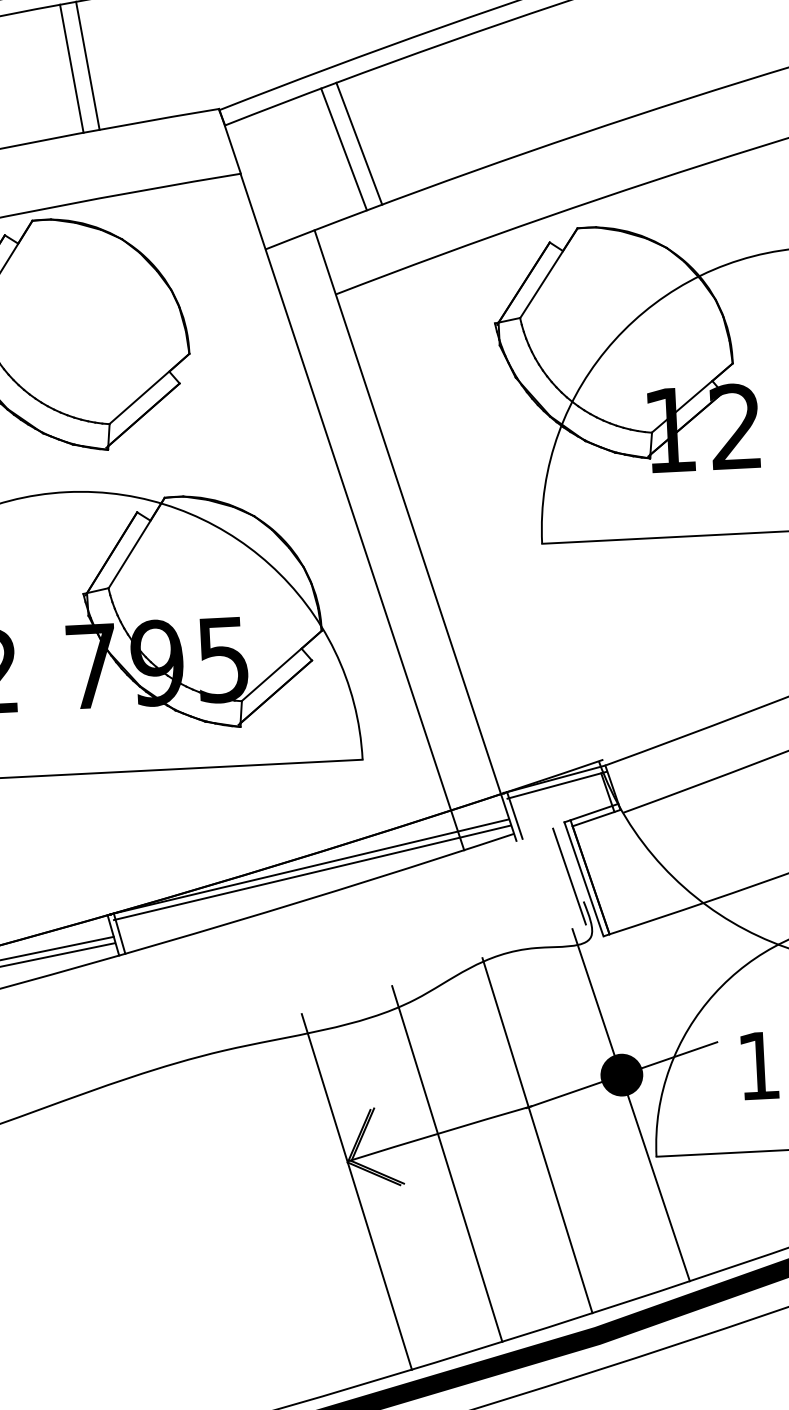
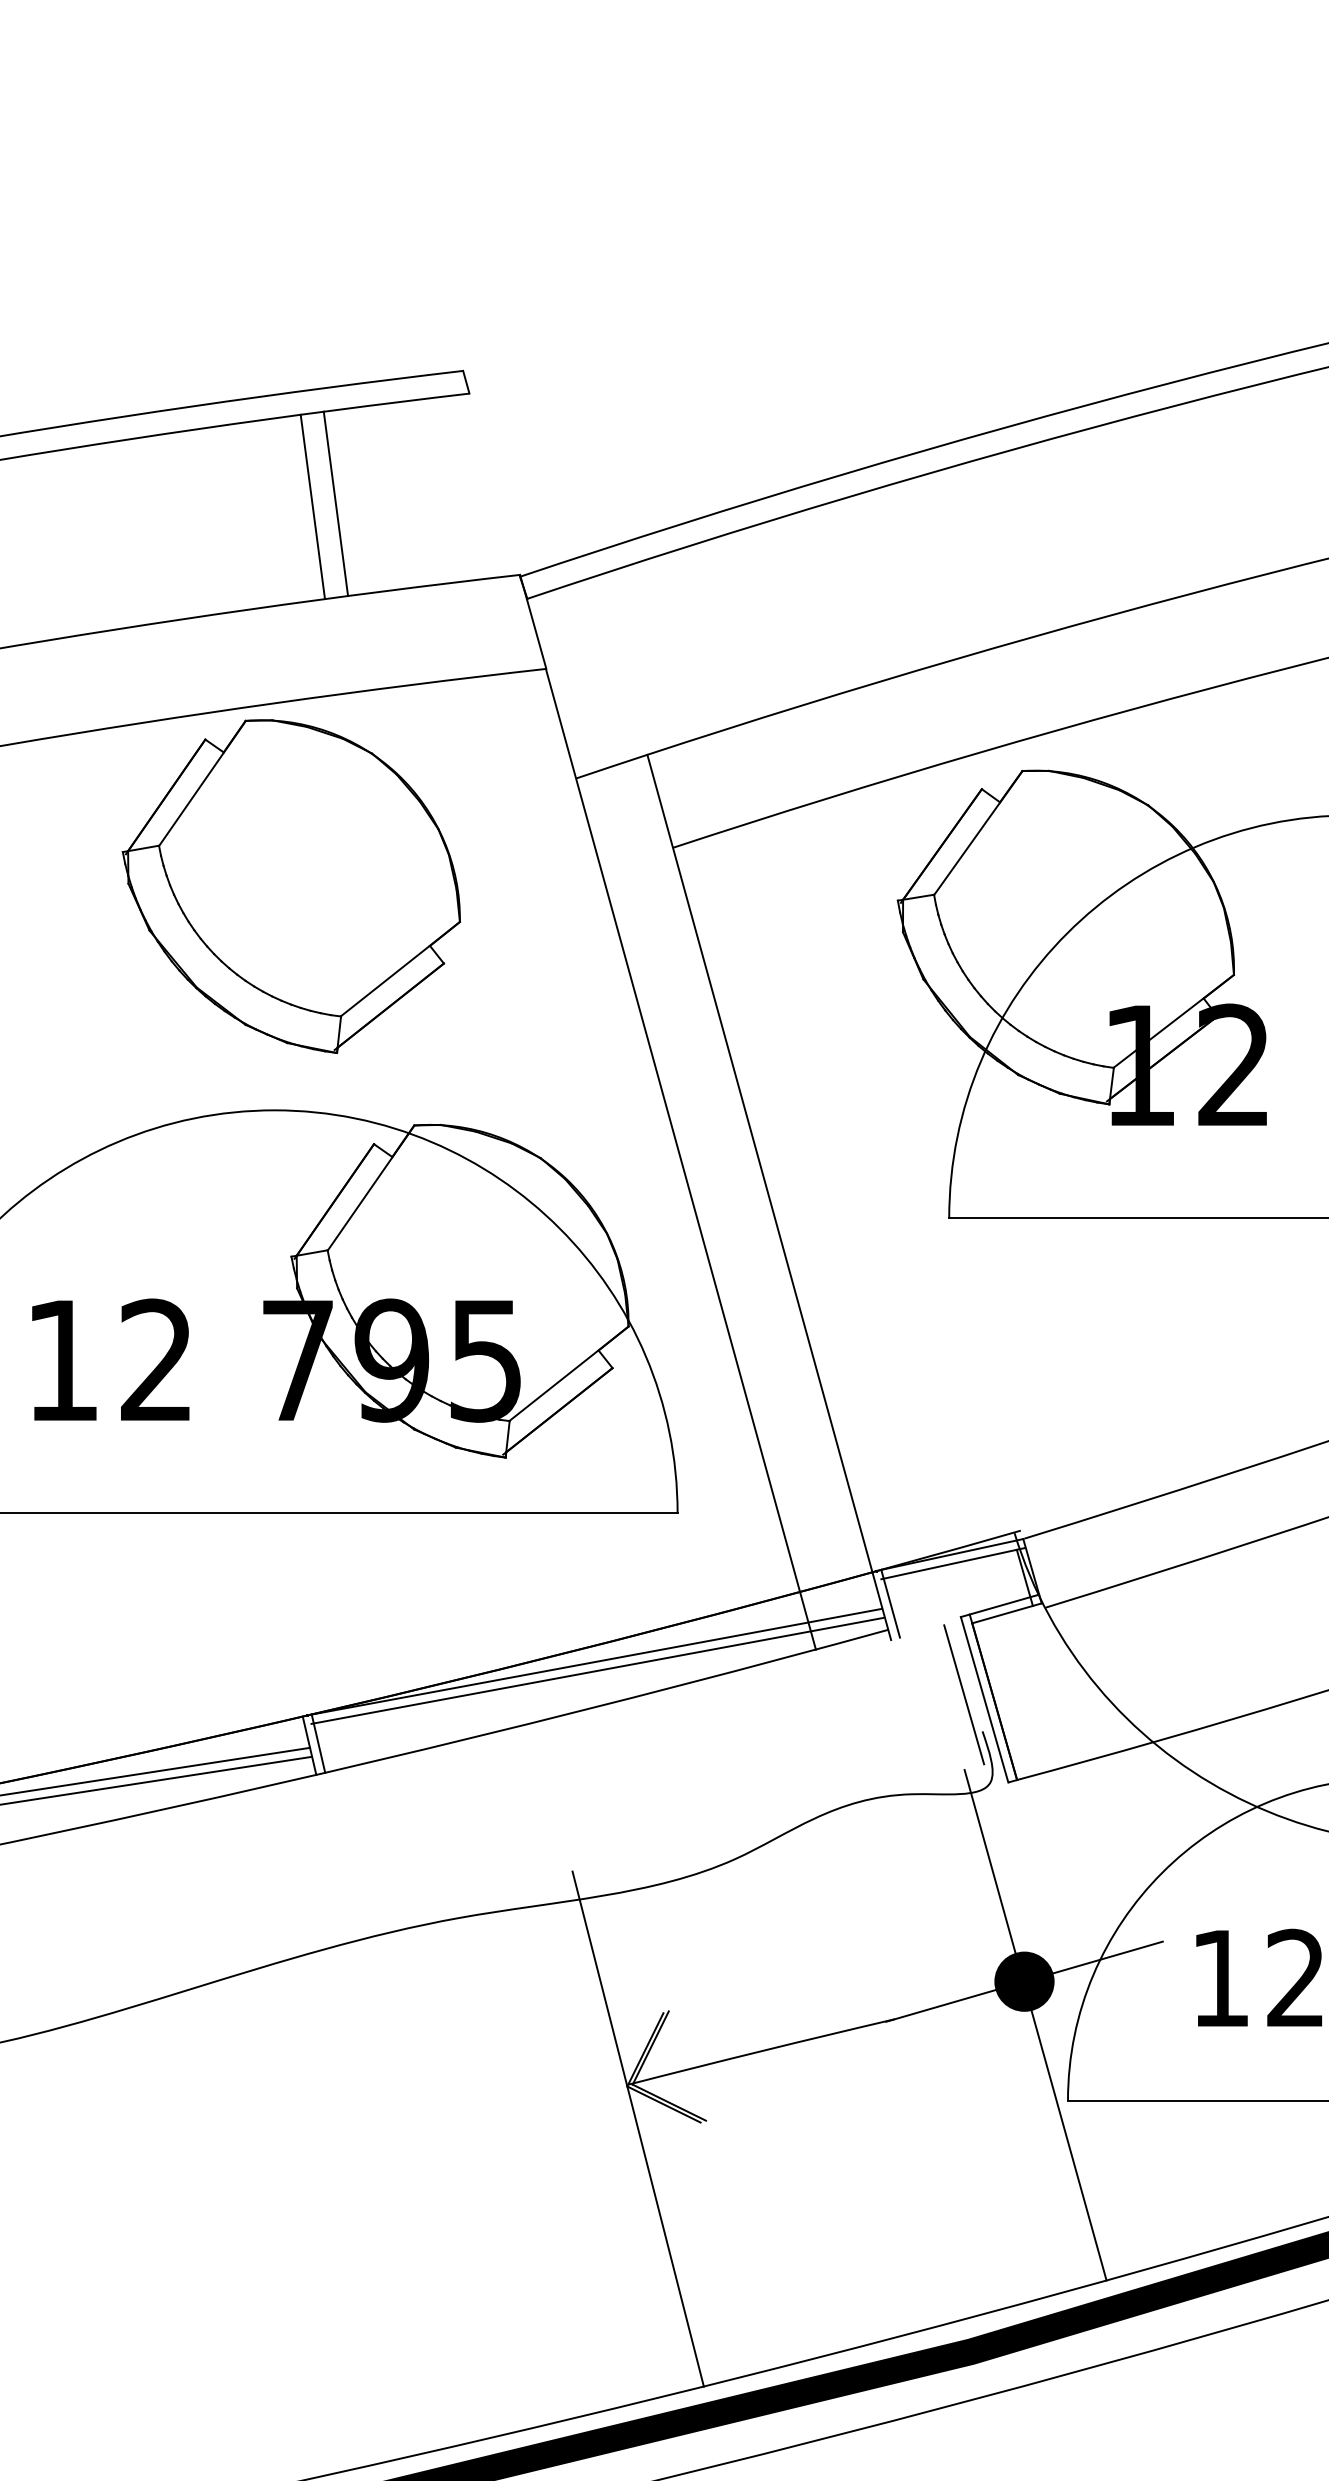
line: (359, 143) -> (717, 634), removed
line: (343, 149) -> (694, 641), removed
line: (537, 1135) -> (899, 2061), removed
line: (446, 1163) -> (768, 2095), removed

